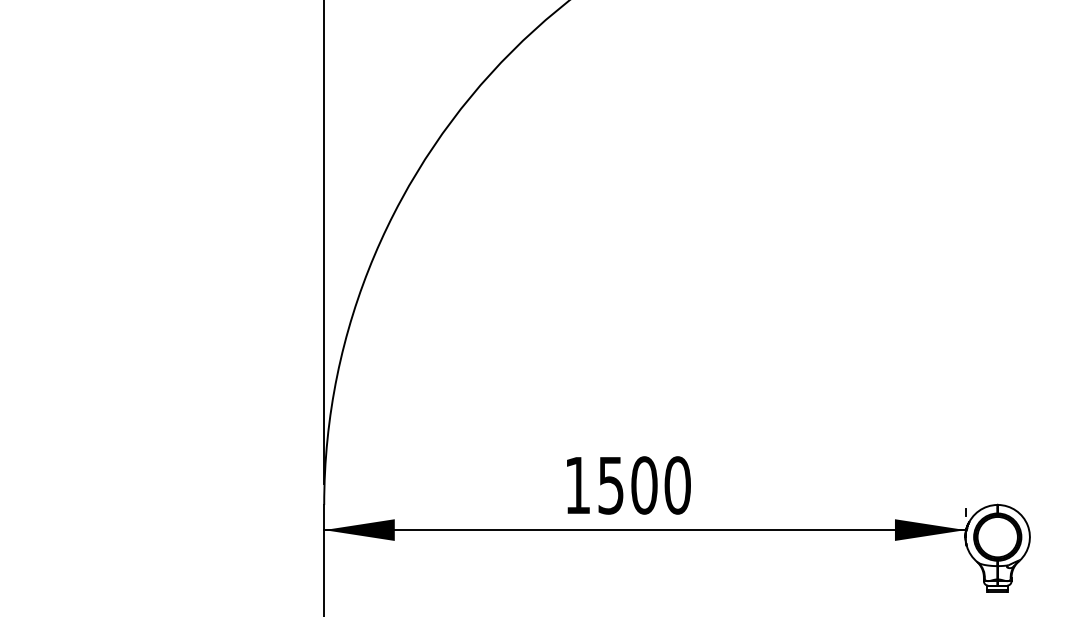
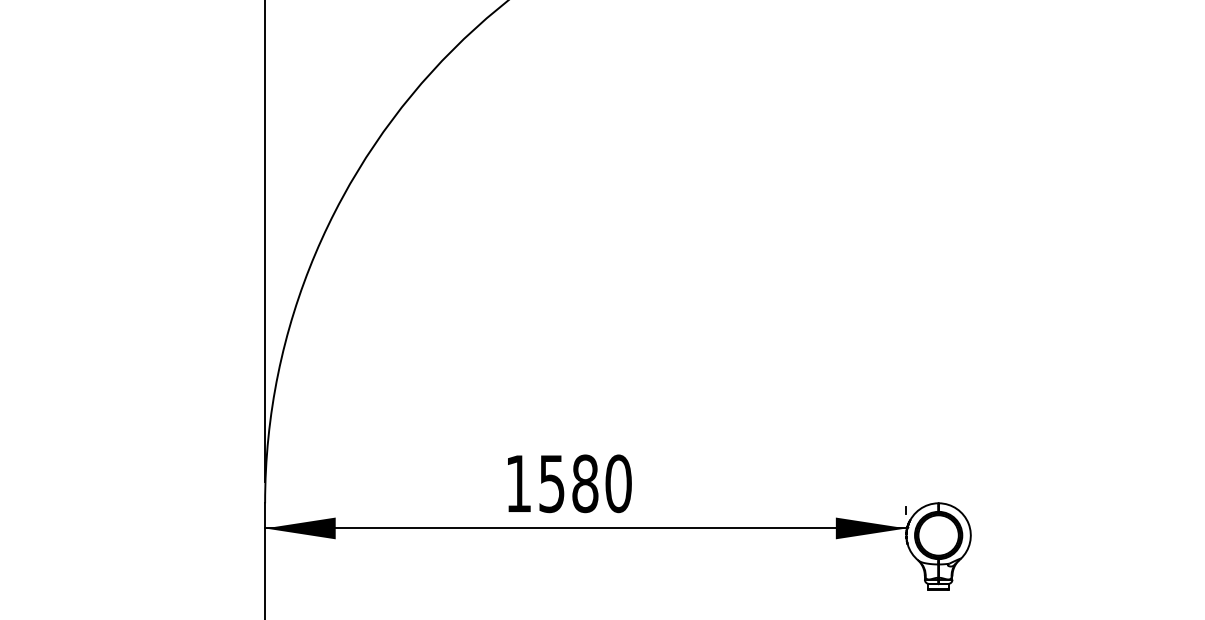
text: (644, 485) -> (585, 483), 1500 -> 1580

